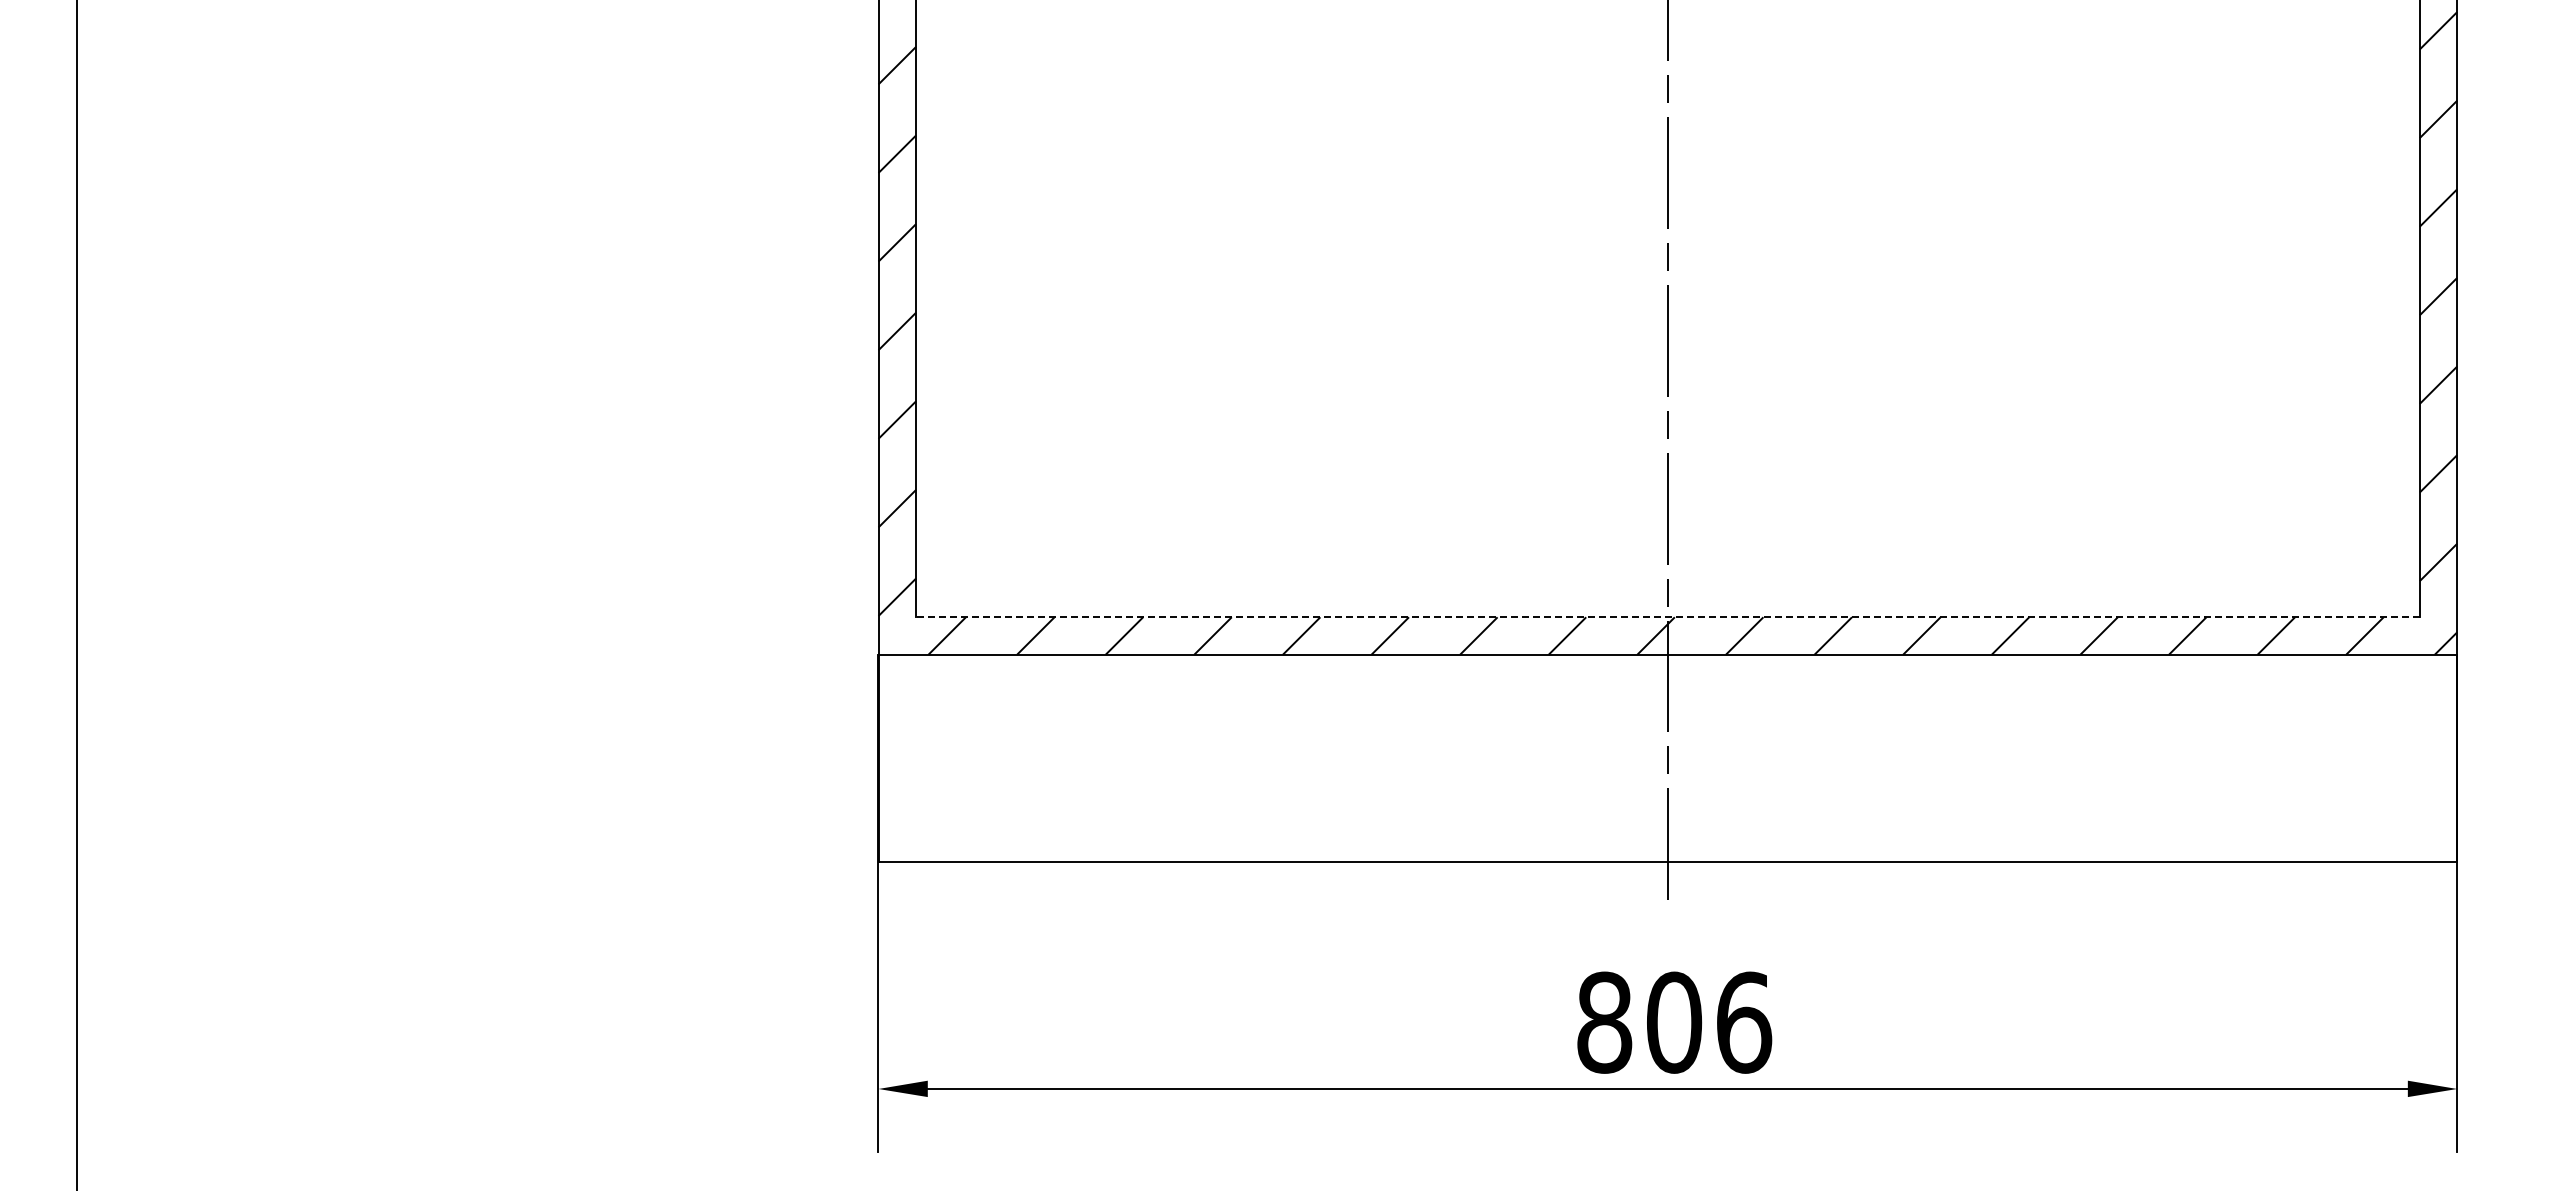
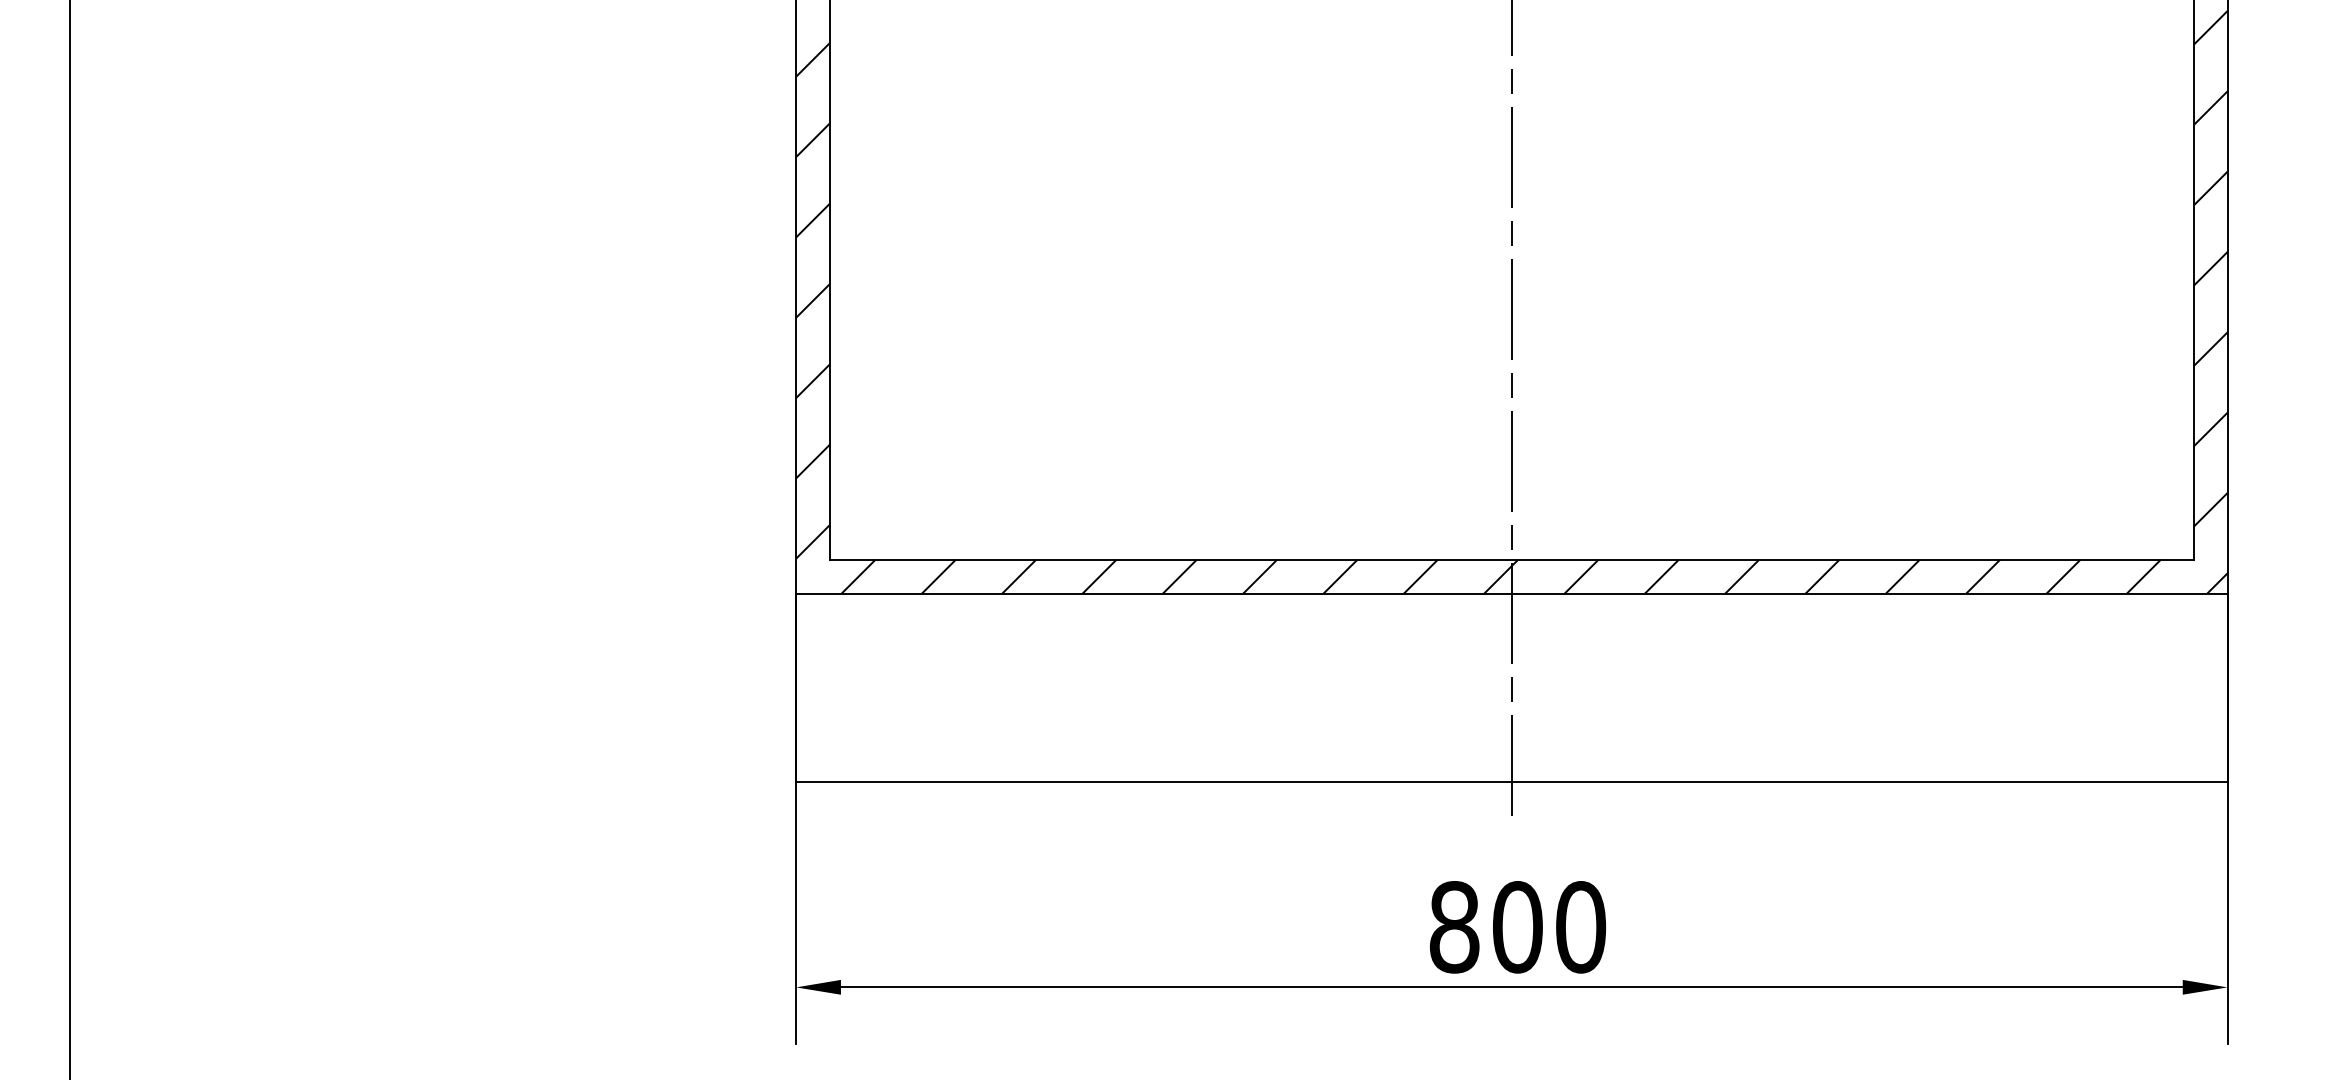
line: (1667, 617) -> (1511, 559), dashed -> solid
text: (1744, 1022) -> (1581, 927), 806 -> 800

